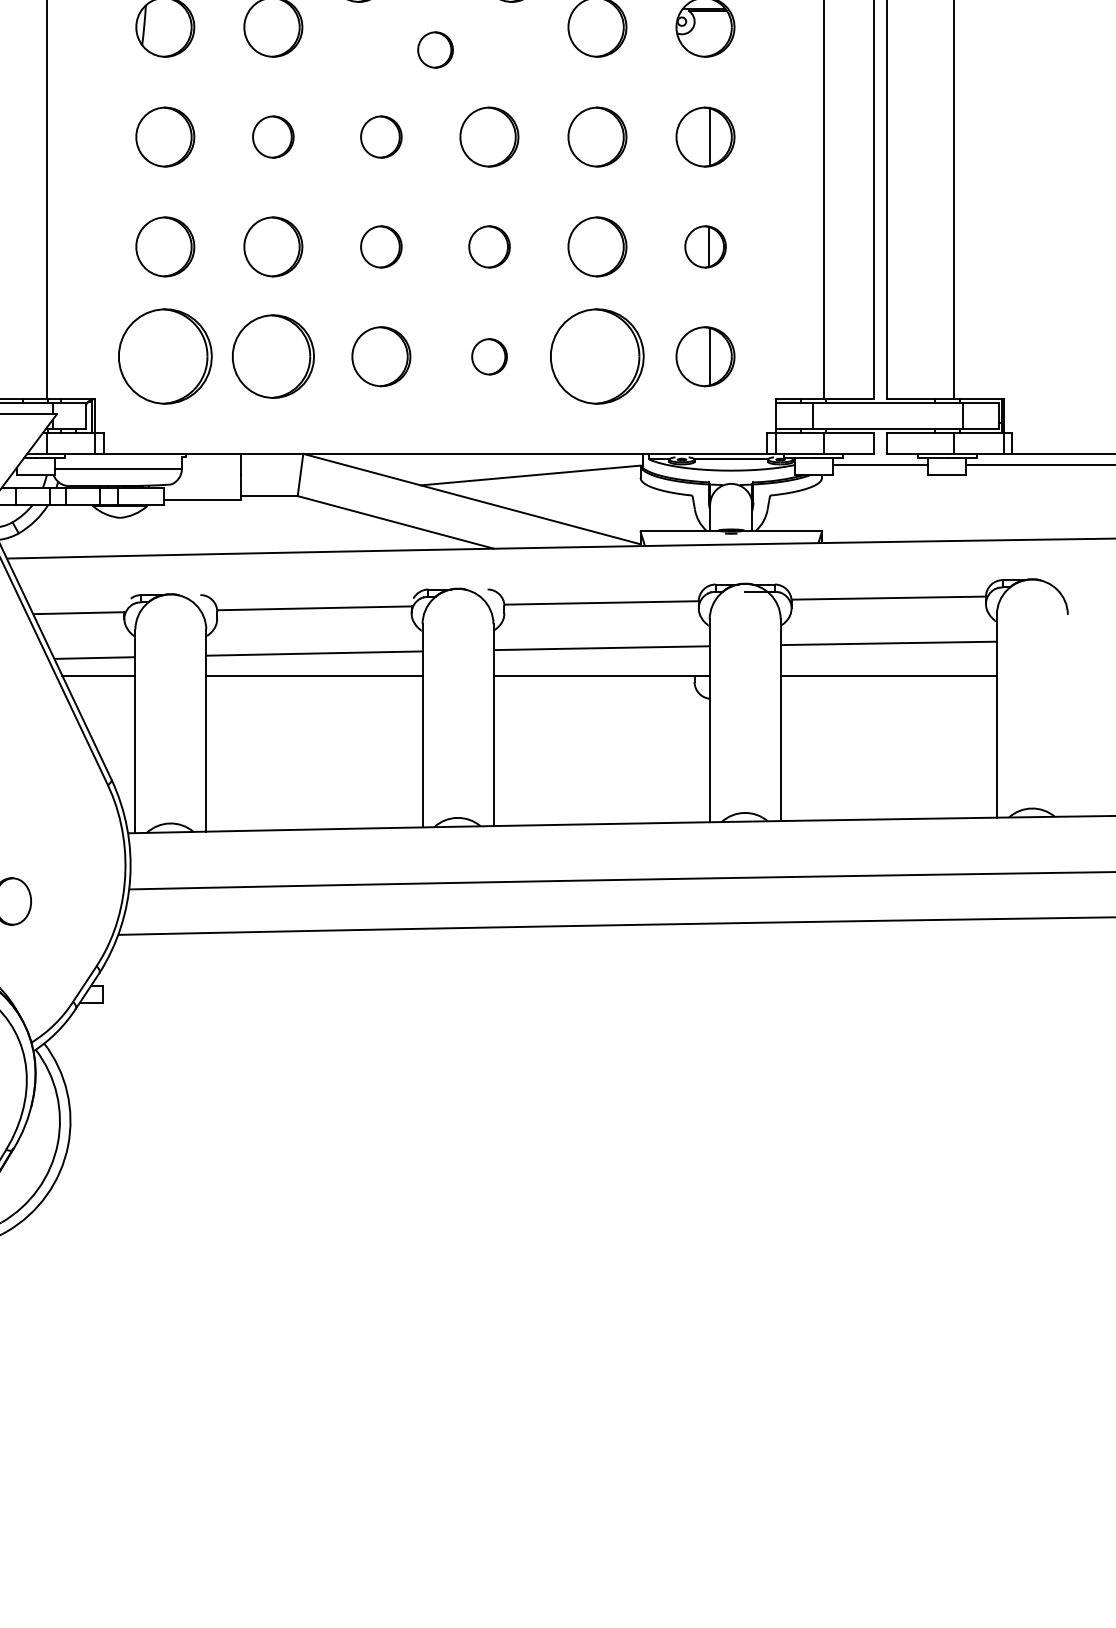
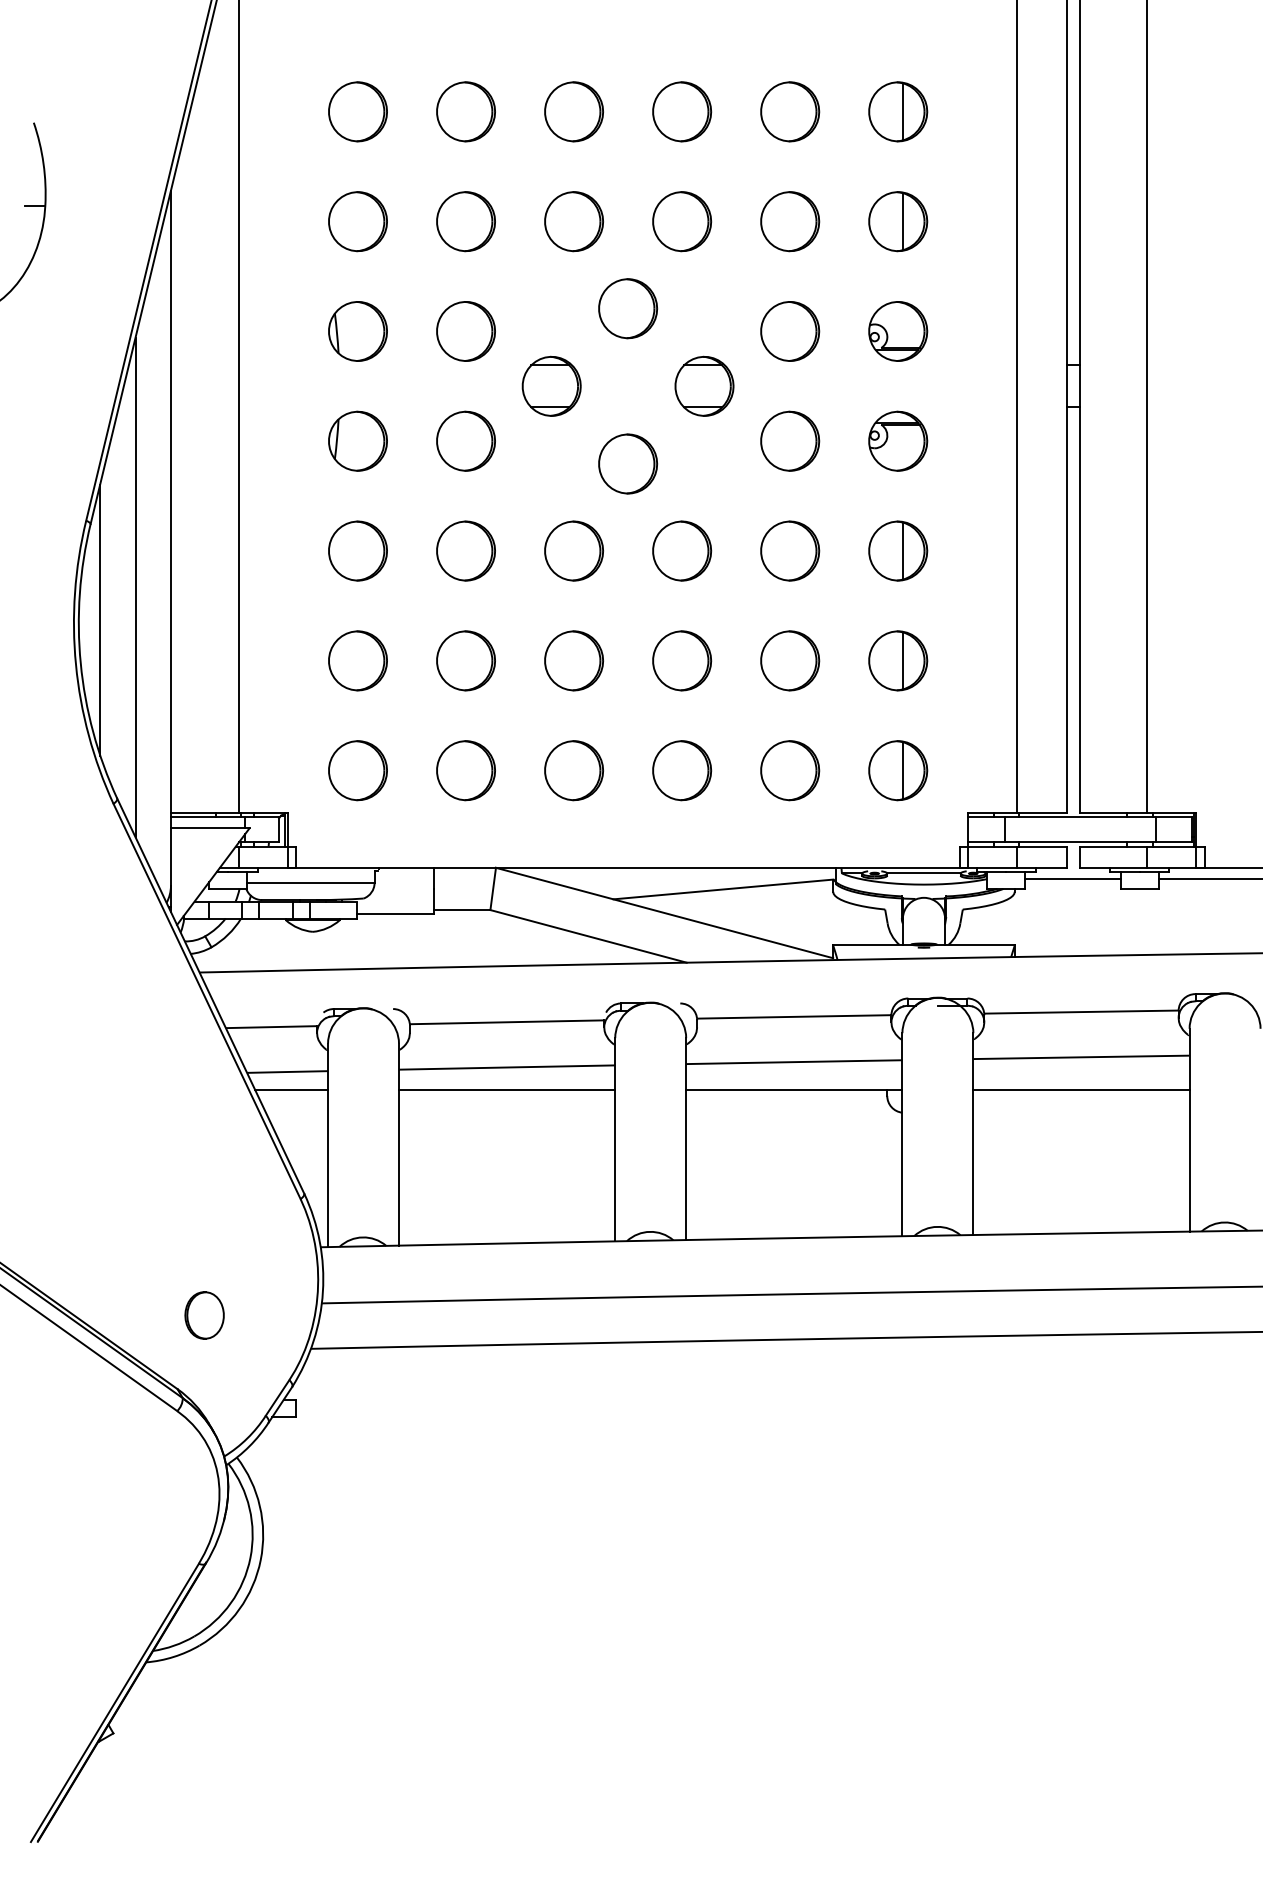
part: (435, 49) -> (628, 463), size x1.67
part: (272, 136) -> (465, 550), size x1.43
part: (380, 136) -> (573, 550), size x1.43
part: (380, 246) -> (573, 660), size x1.43
part: (489, 246) -> (682, 660), size x1.43
part: (705, 246) -> (898, 660), size x1.43
part: (164, 356) -> (357, 770), size x0.62
part: (272, 356) -> (465, 770), size x0.71
part: (489, 356) -> (682, 770), size x1.67
part: (597, 356) -> (790, 770), size x0.62

